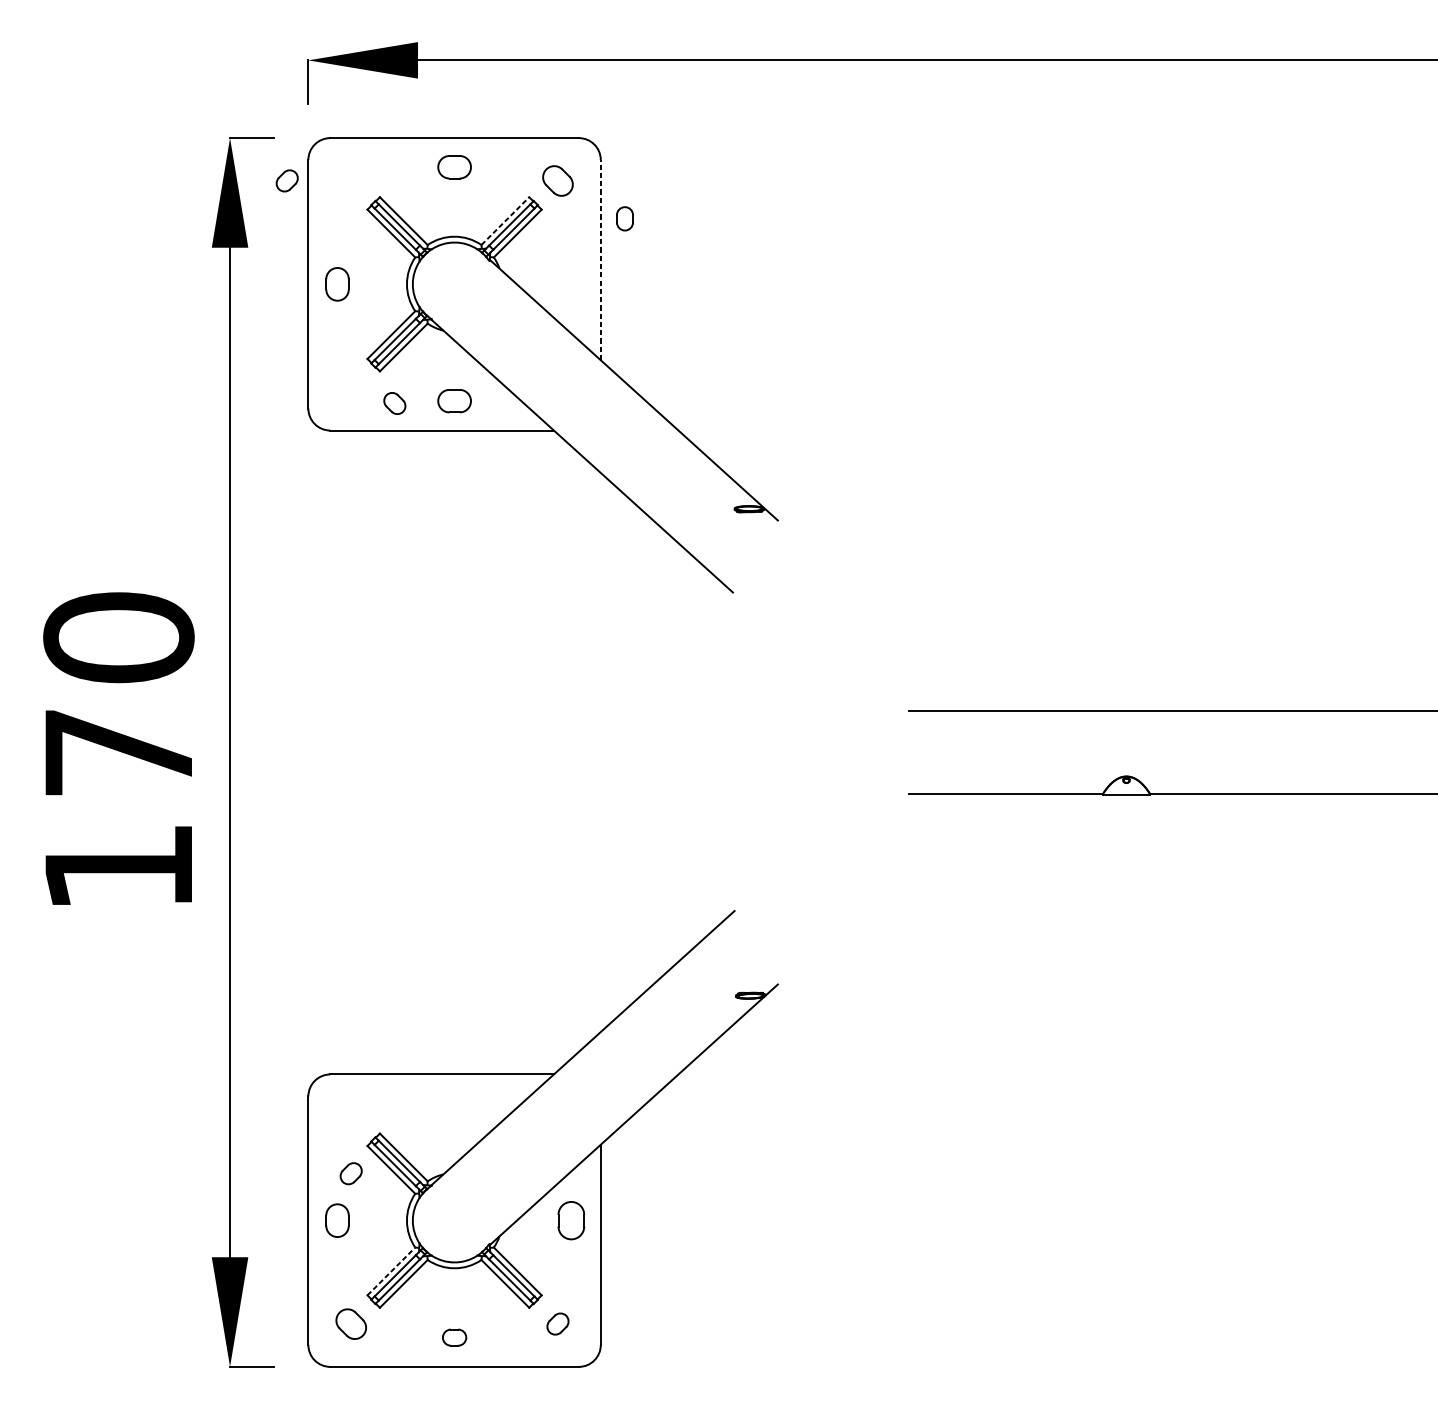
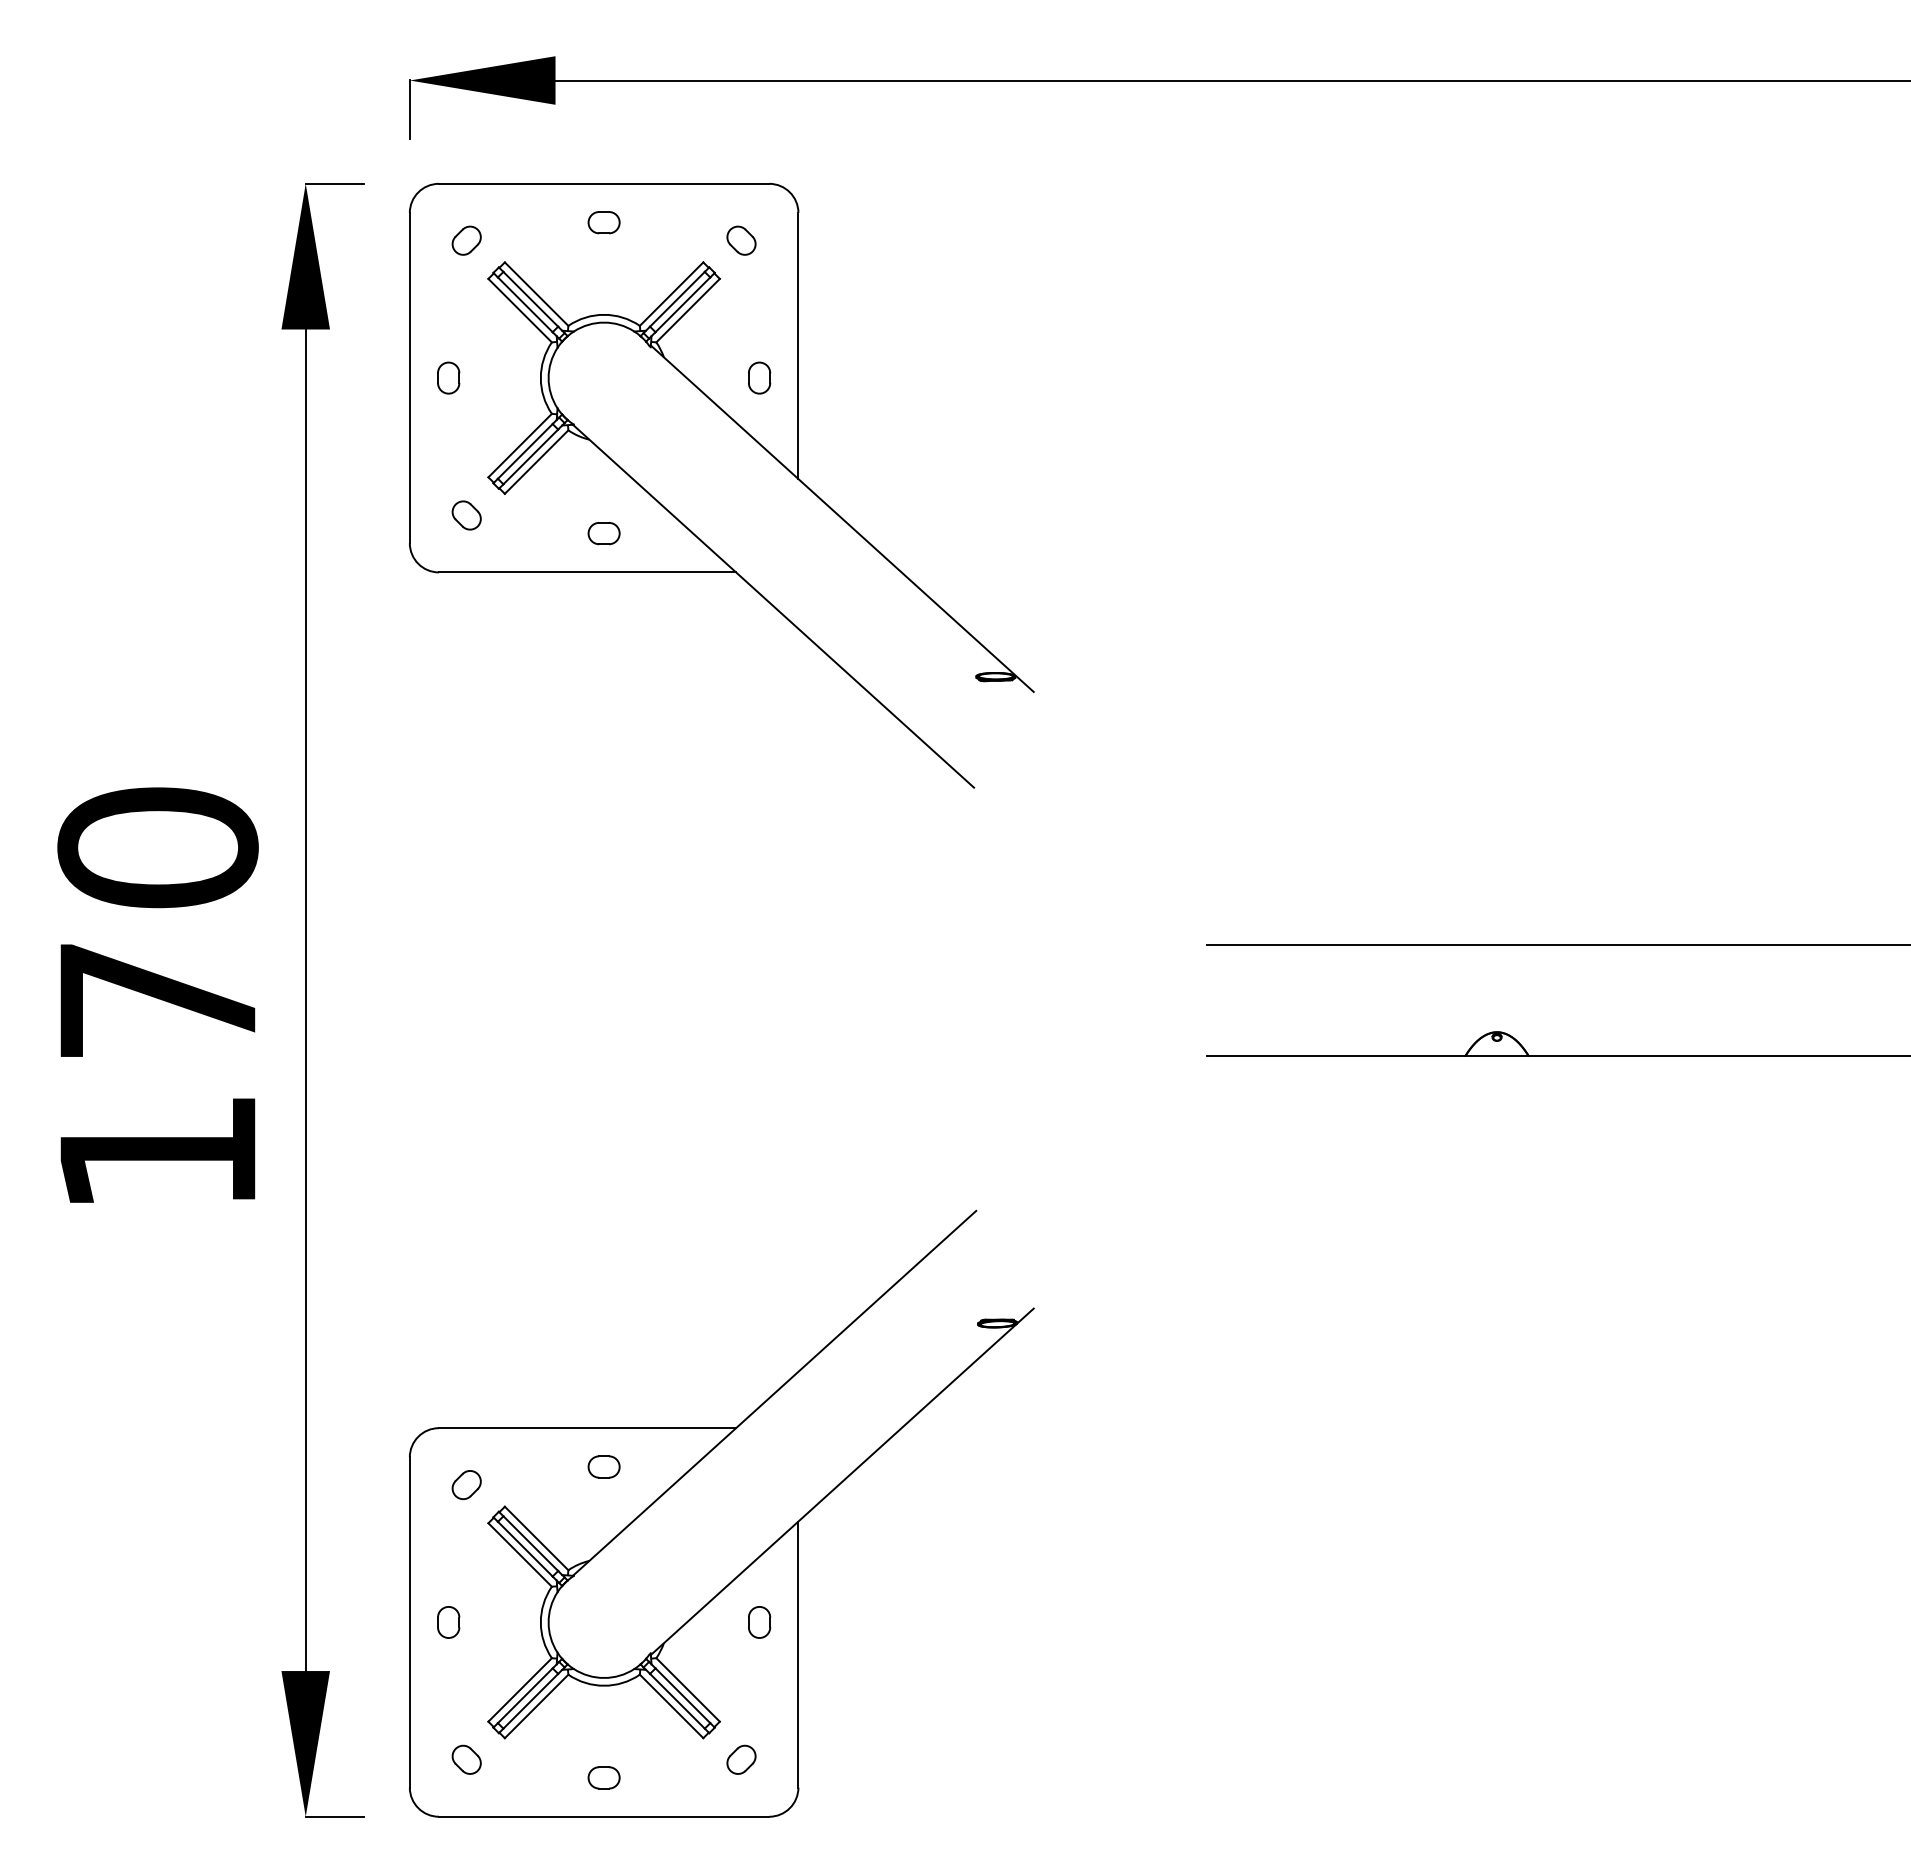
part: (454, 167) -> (603, 222), size x0.71
part: (287, 180) -> (466, 240), moved
part: (557, 180) -> (741, 240), size x0.71
part: (624, 218) -> (759, 377), moved
line: (505, 221) -> (671, 294), dashed -> solid
line: (600, 259) -> (798, 345), dashed -> solid
part: (337, 283) -> (448, 377), size x0.71
part: (454, 401) -> (603, 533), size x0.71
part: (394, 403) -> (466, 515), moved
part: (454, 1103) -> (603, 1466), added
part: (351, 1174) -> (466, 1485), moved
part: (337, 1220) -> (448, 1622), size x0.71
part: (571, 1220) -> (759, 1622), size x0.62
line: (391, 1271) -> (520, 1689), dashed -> solid
part: (351, 1323) -> (466, 1759), size x0.71

